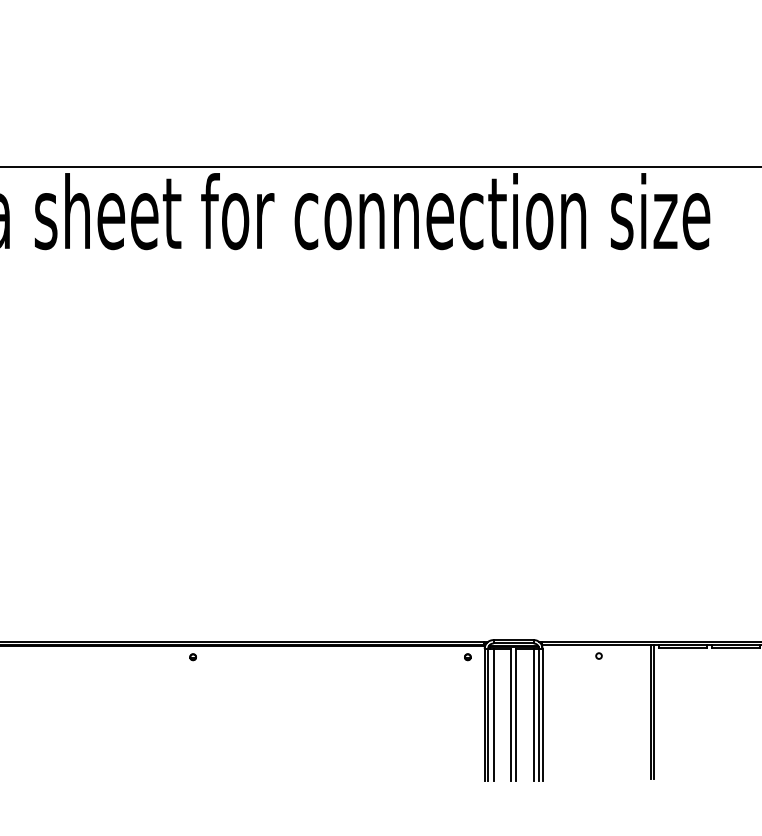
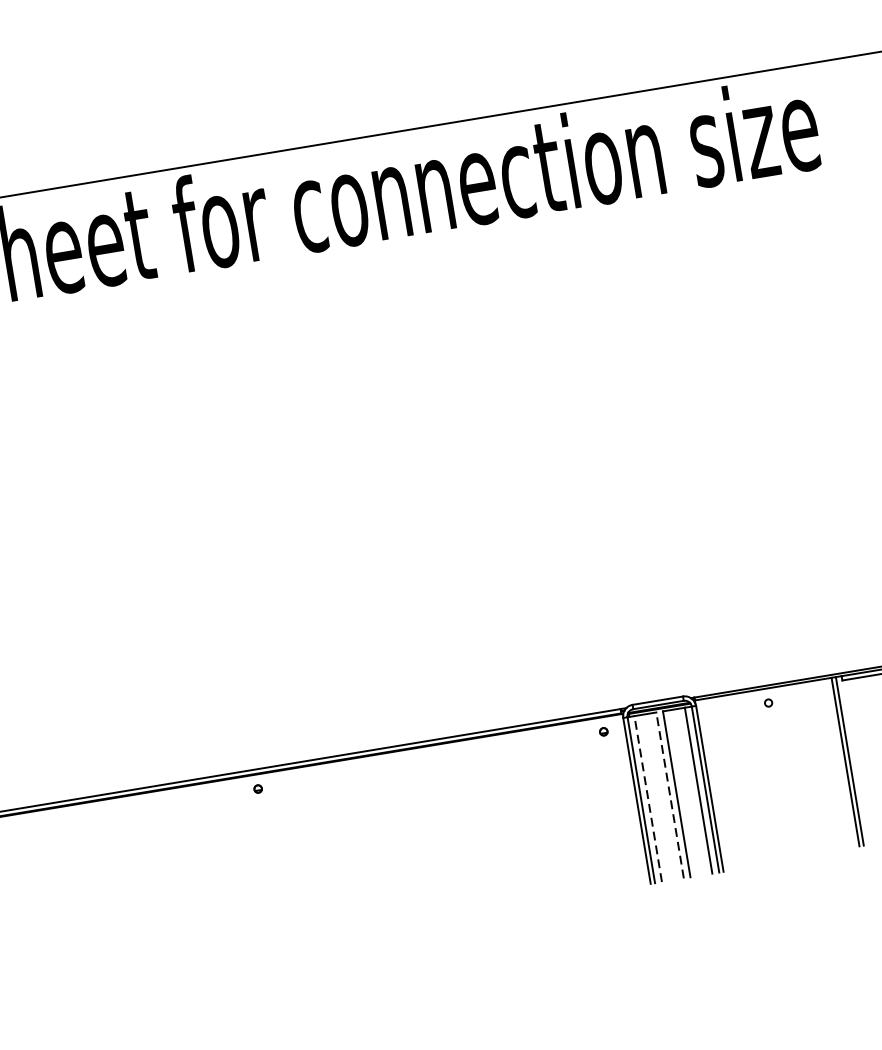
line: (493, 714) -> (647, 798), solid -> dashed
line: (511, 714) -> (670, 794), solid -> dashed

